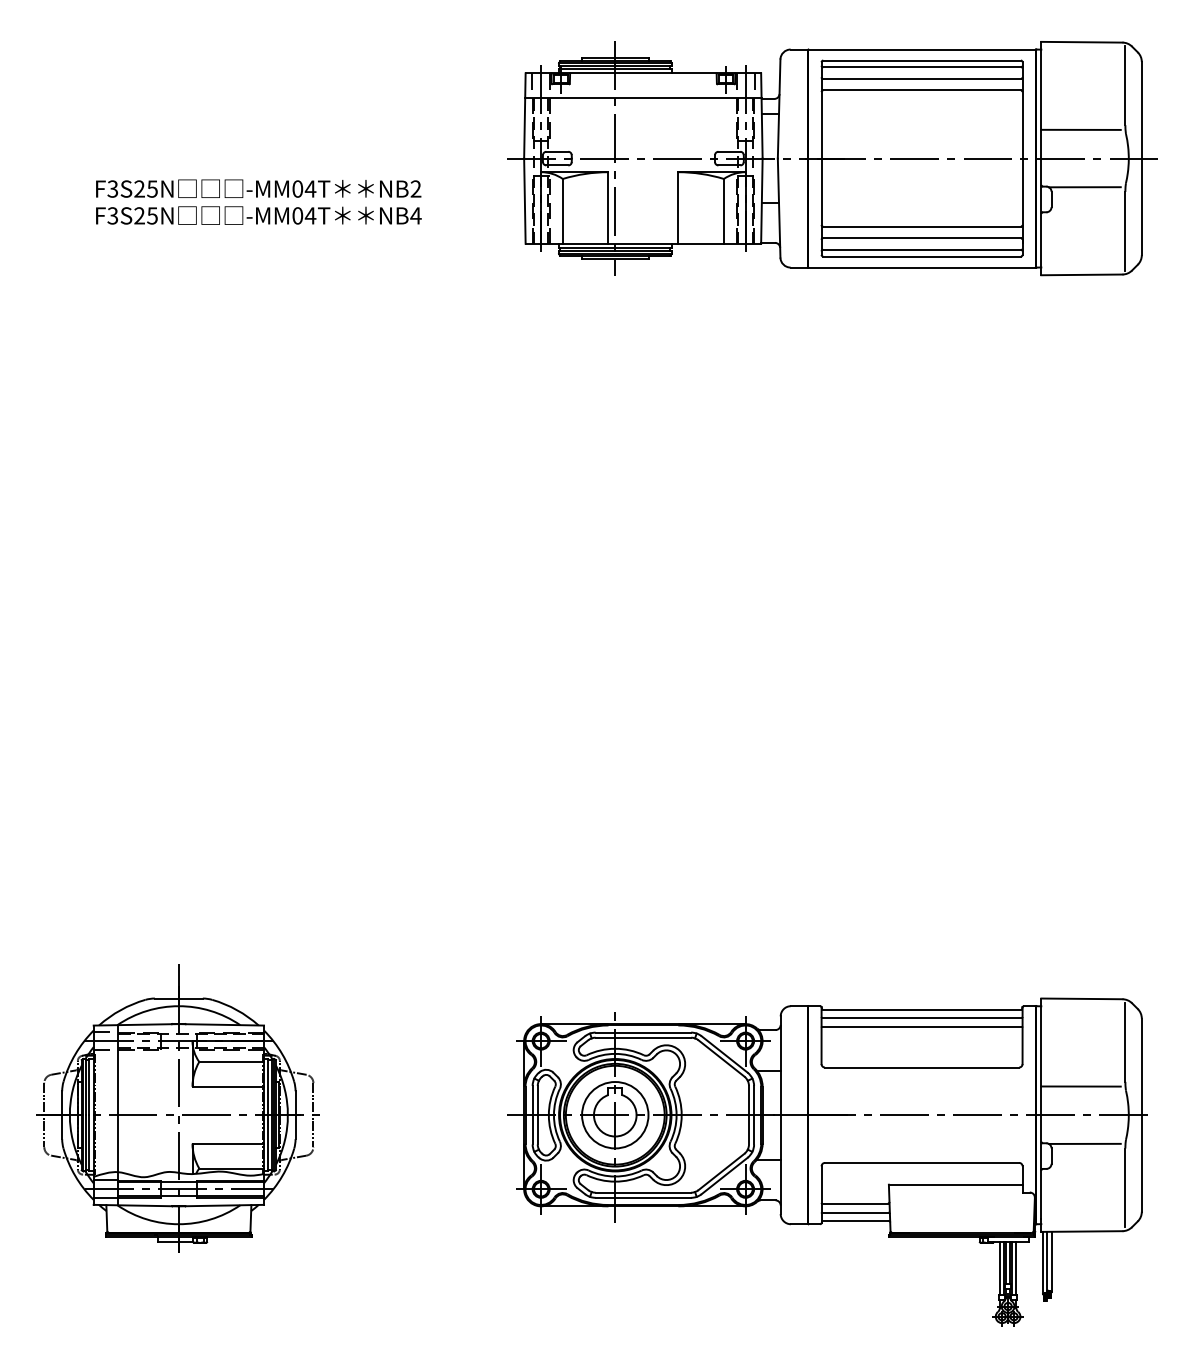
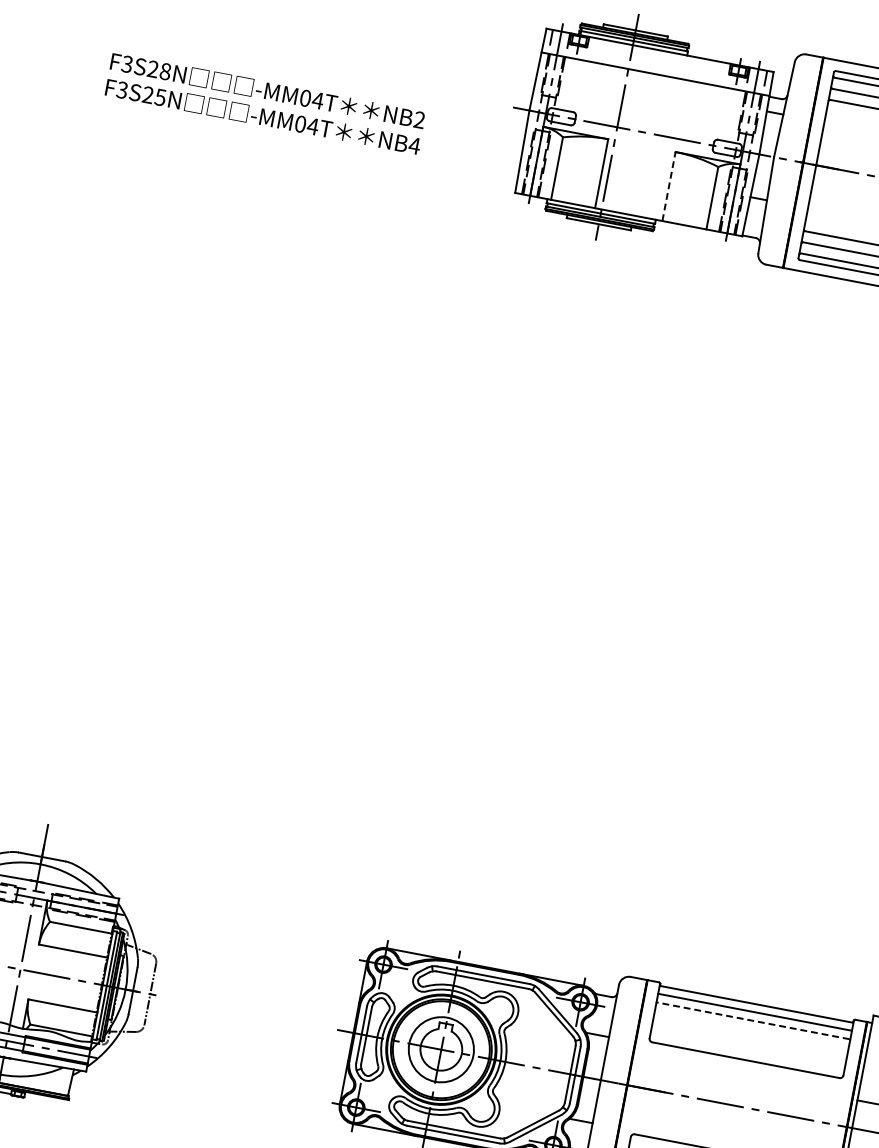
text: (152, 188) -> (165, 71), F3S25N -> F3S28N
line: (678, 207) -> (669, 186), solid -> dashed
line: (922, 1026) -> (753, 1020), solid -> dashed

